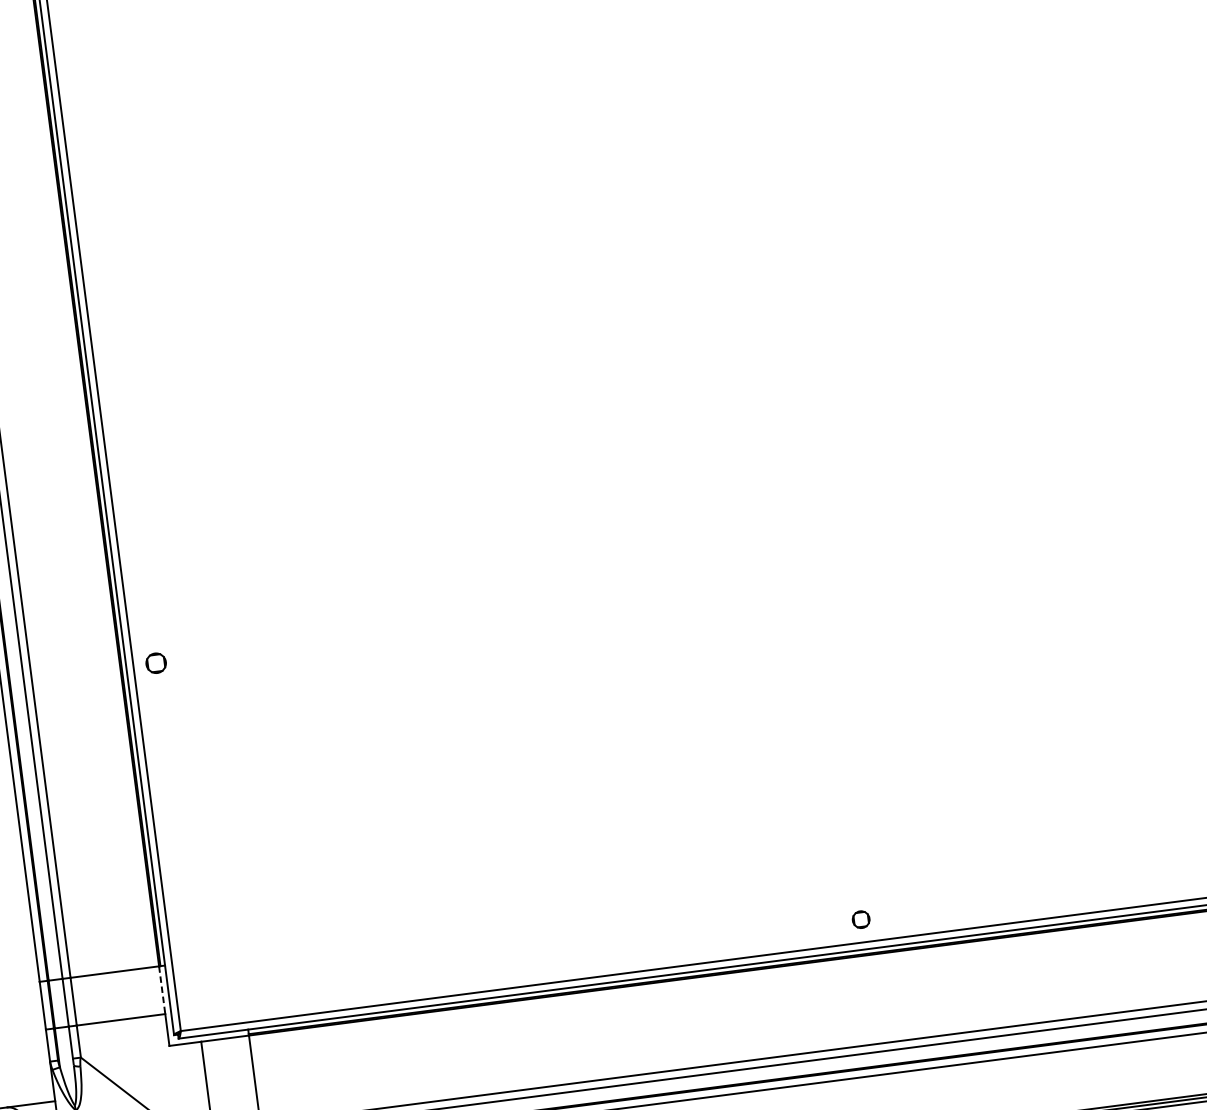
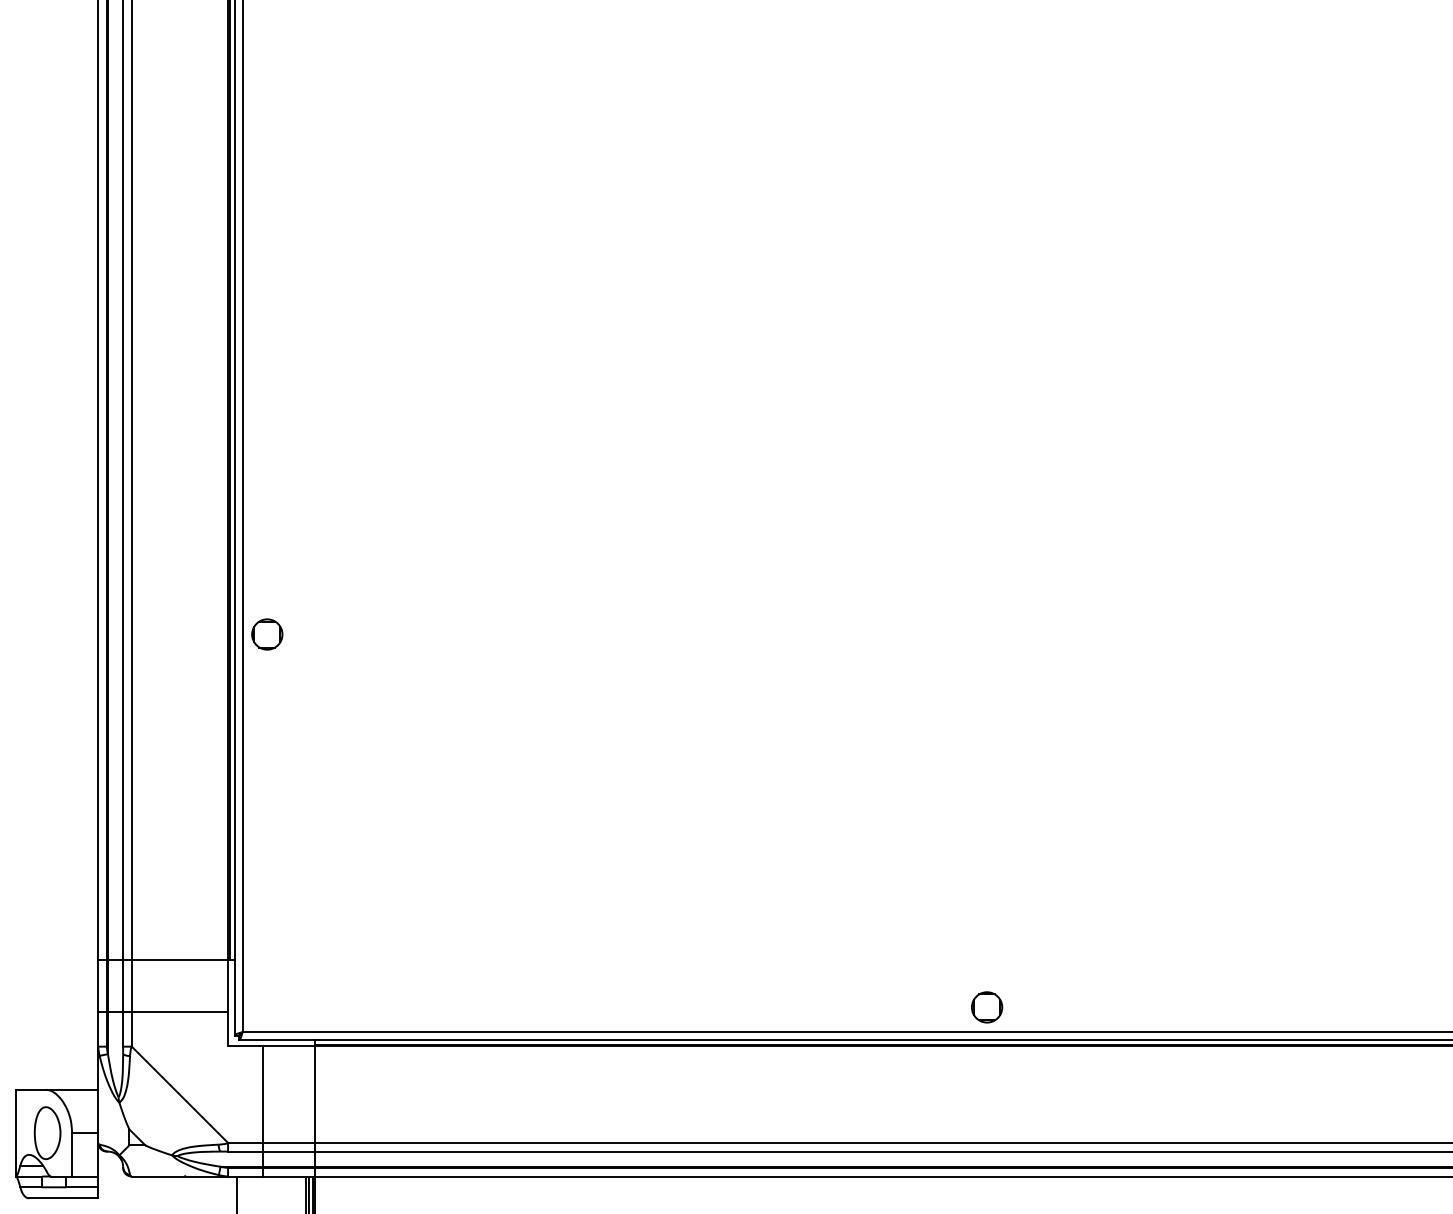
part: (156, 663) -> (267, 634), size x1.43
part: (861, 919) -> (987, 1007), size x1.67
line: (162, 990) -> (228, 986), dashed -> solid

